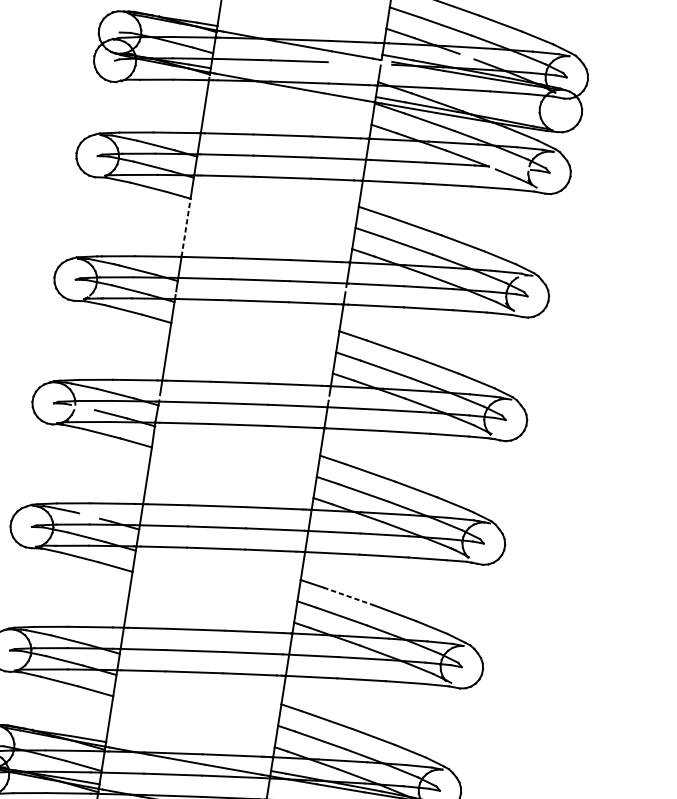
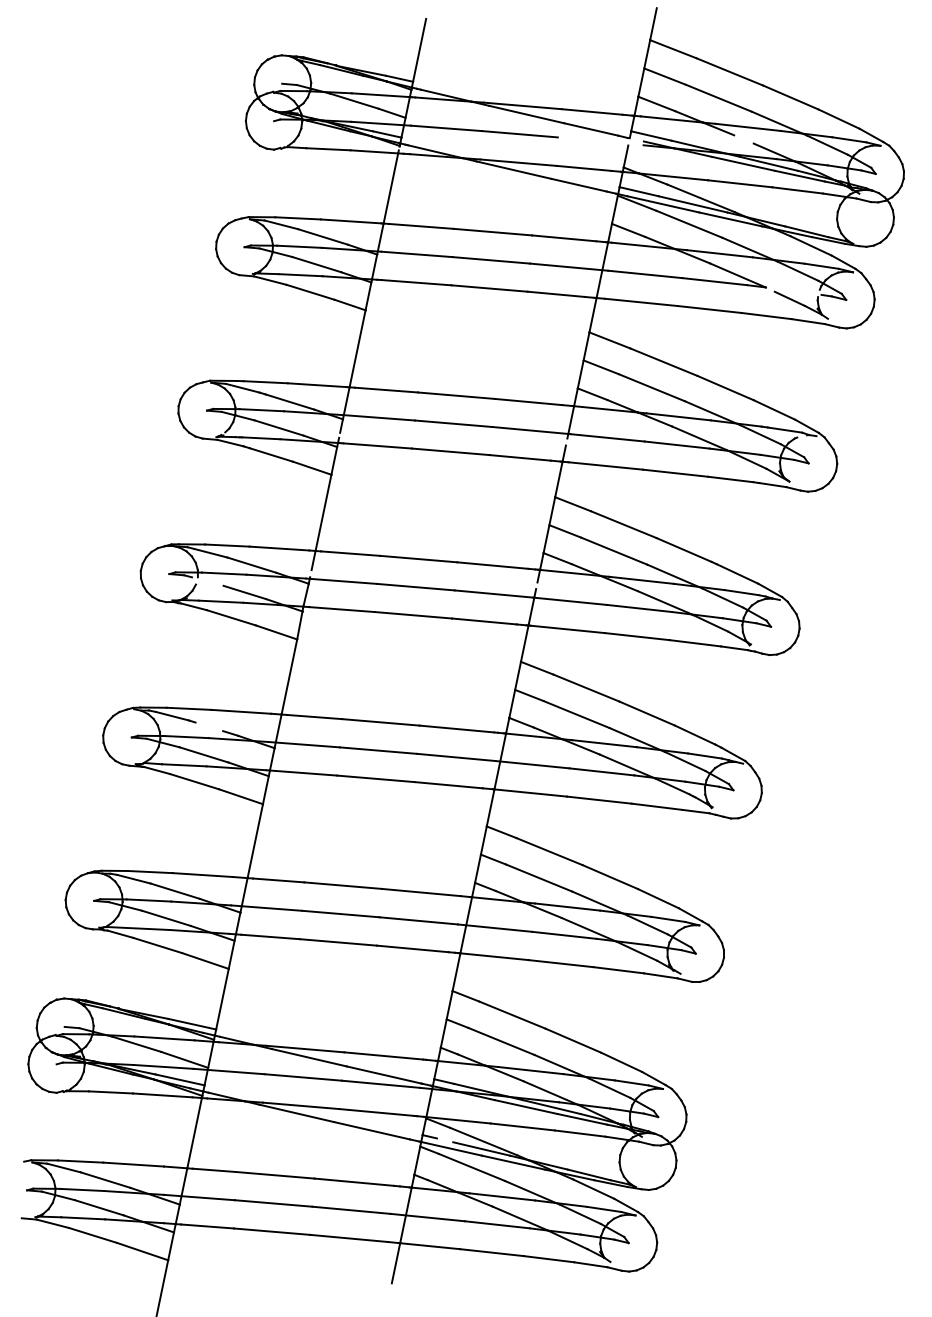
line: (186, 227) -> (357, 348), dashed -> solid
line: (348, 596) -> (549, 851), dashed -> solid

